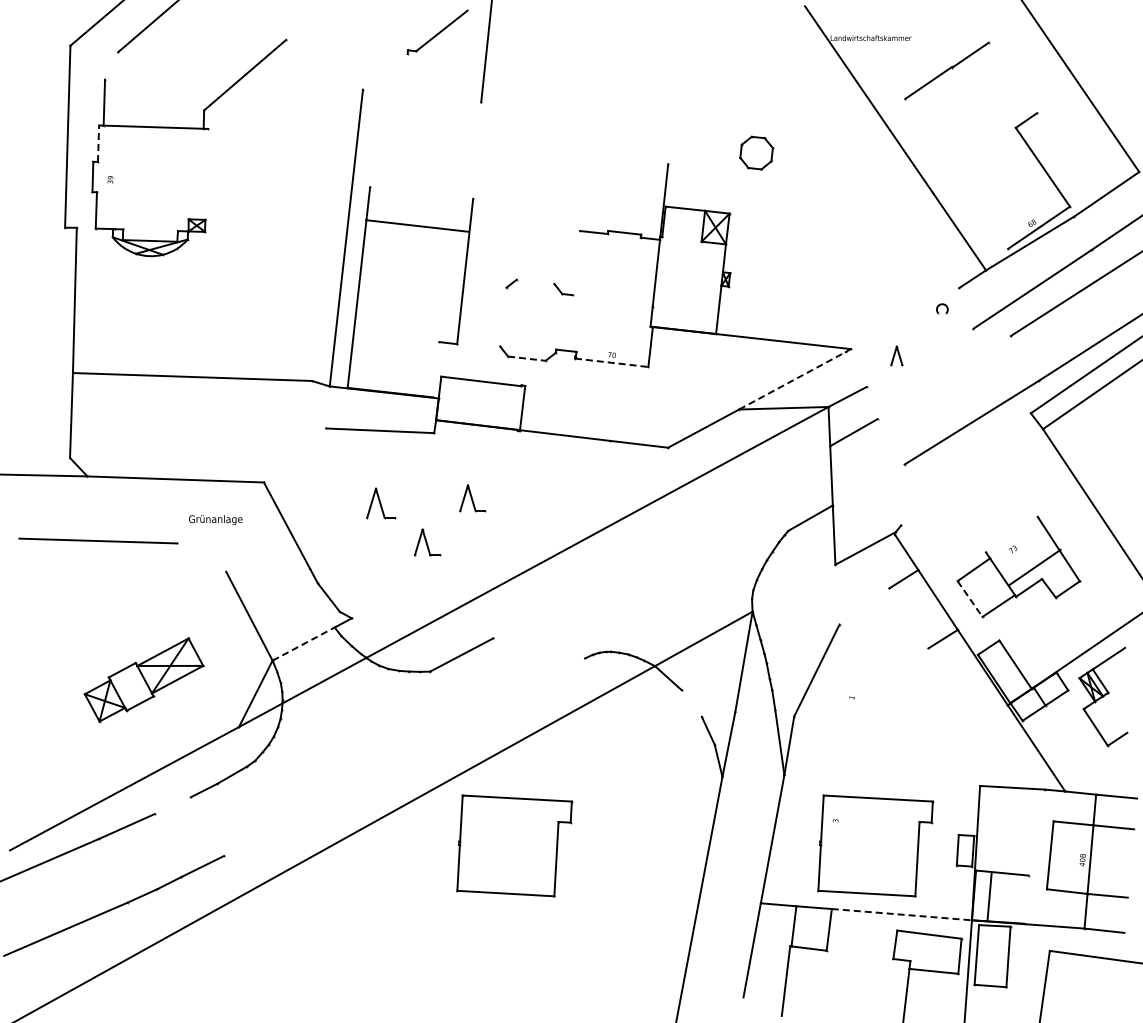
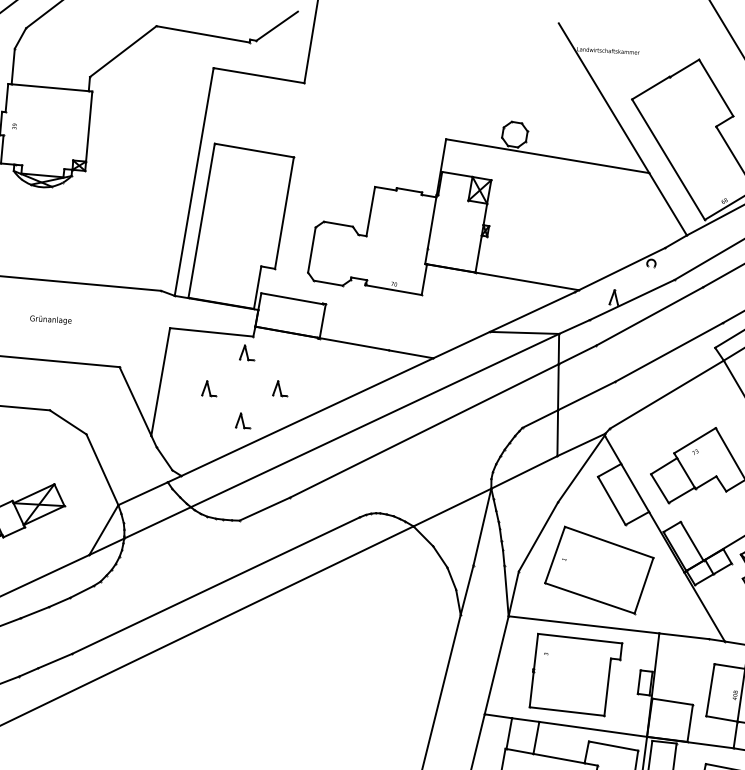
line: (346, 46) -> (202, 33), added
line: (111, 65) -> (20, 38), added
line: (1012, 77) -> (715, 87), added
line: (421, 95) -> (258, 75), added
line: (98, 143) -> (6, 97), dashed -> solid
line: (206, 173) -> (88, 125), added
line: (956, 173) -> (668, 159), added
line: (800, 178) -> (547, 156), added
line: (417, 225) -> (254, 150), moved
line: (576, 263) -> (370, 211), added
line: (535, 281) -> (338, 223), added
line: (503, 316) -> (312, 249), added
line: (904, 318) -> (621, 268), added
line: (919, 357) -> (631, 299), added
line: (526, 358) -> (327, 283), dashed -> solid
line: (611, 362) -> (393, 289), dashed -> solid
line: (436, 369) -> (257, 287), added
line: (943, 377) -> (649, 316), added
line: (792, 380) -> (532, 311), dashed -> solid
part: (427, 454) -> (247, 352), added
line: (971, 477) -> (666, 394), added
line: (868, 484) -> (586, 395), added
line: (317, 498) -> (160, 381), added
part: (473, 498) -> (280, 388), size x0.71
part: (381, 503) -> (209, 388), size x0.62
text: (215, 519) -> (50, 319), moved
line: (509, 532) -> (307, 416), added
part: (427, 542) -> (243, 420), size x0.71
line: (661, 542) -> (424, 431), added
line: (201, 557) -> (68, 422), added
line: (1034, 567) -> (694, 440), moved
line: (867, 579) -> (581, 468), added
line: (793, 587) -> (524, 471), added
line: (970, 599) -> (660, 488), dashed -> solid
line: (908, 618) -> (611, 500), added
line: (304, 643) -> (143, 493), dashed -> solid
line: (691, 703) -> (440, 556), added
part: (898, 708) -> (599, 569), added
line: (404, 756) -> (215, 585), added
line: (882, 780) -> (584, 624), added
line: (172, 805) -> (34, 612), added
part: (514, 845) -> (296, 658), removed
line: (989, 896) -> (690, 723), moved
line: (902, 914) -> (593, 729), dashed -> solid
line: (859, 954) -> (558, 758), added

